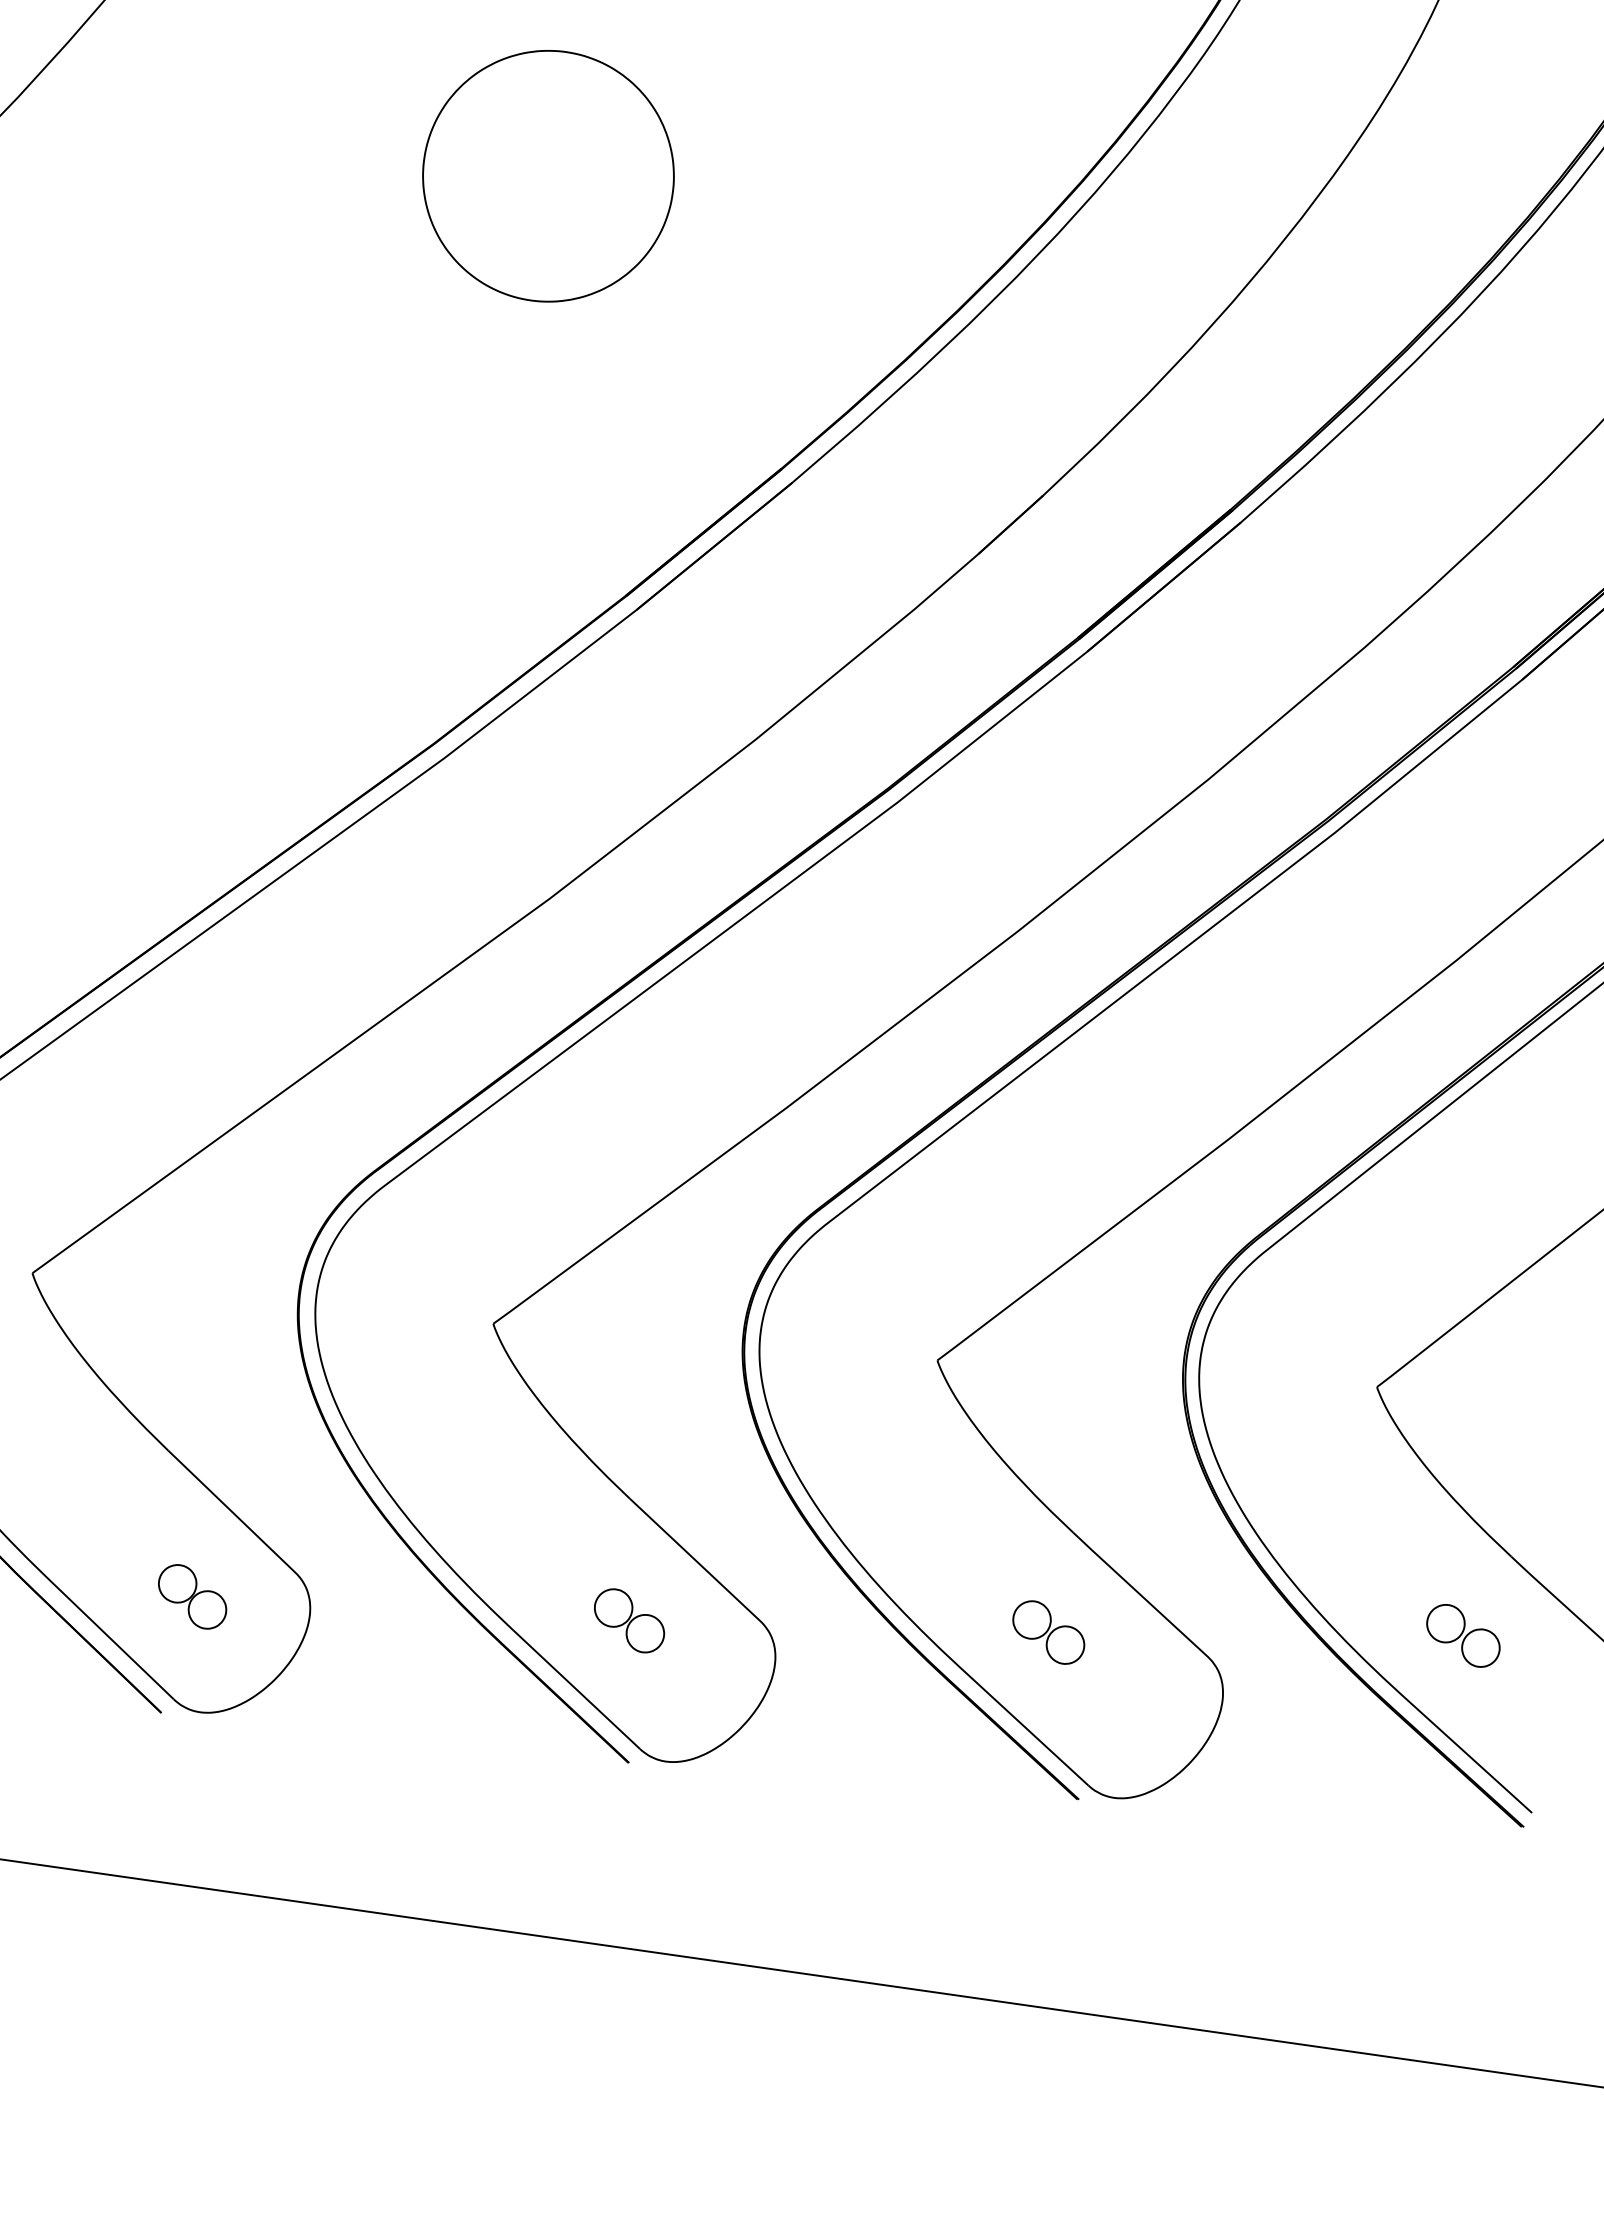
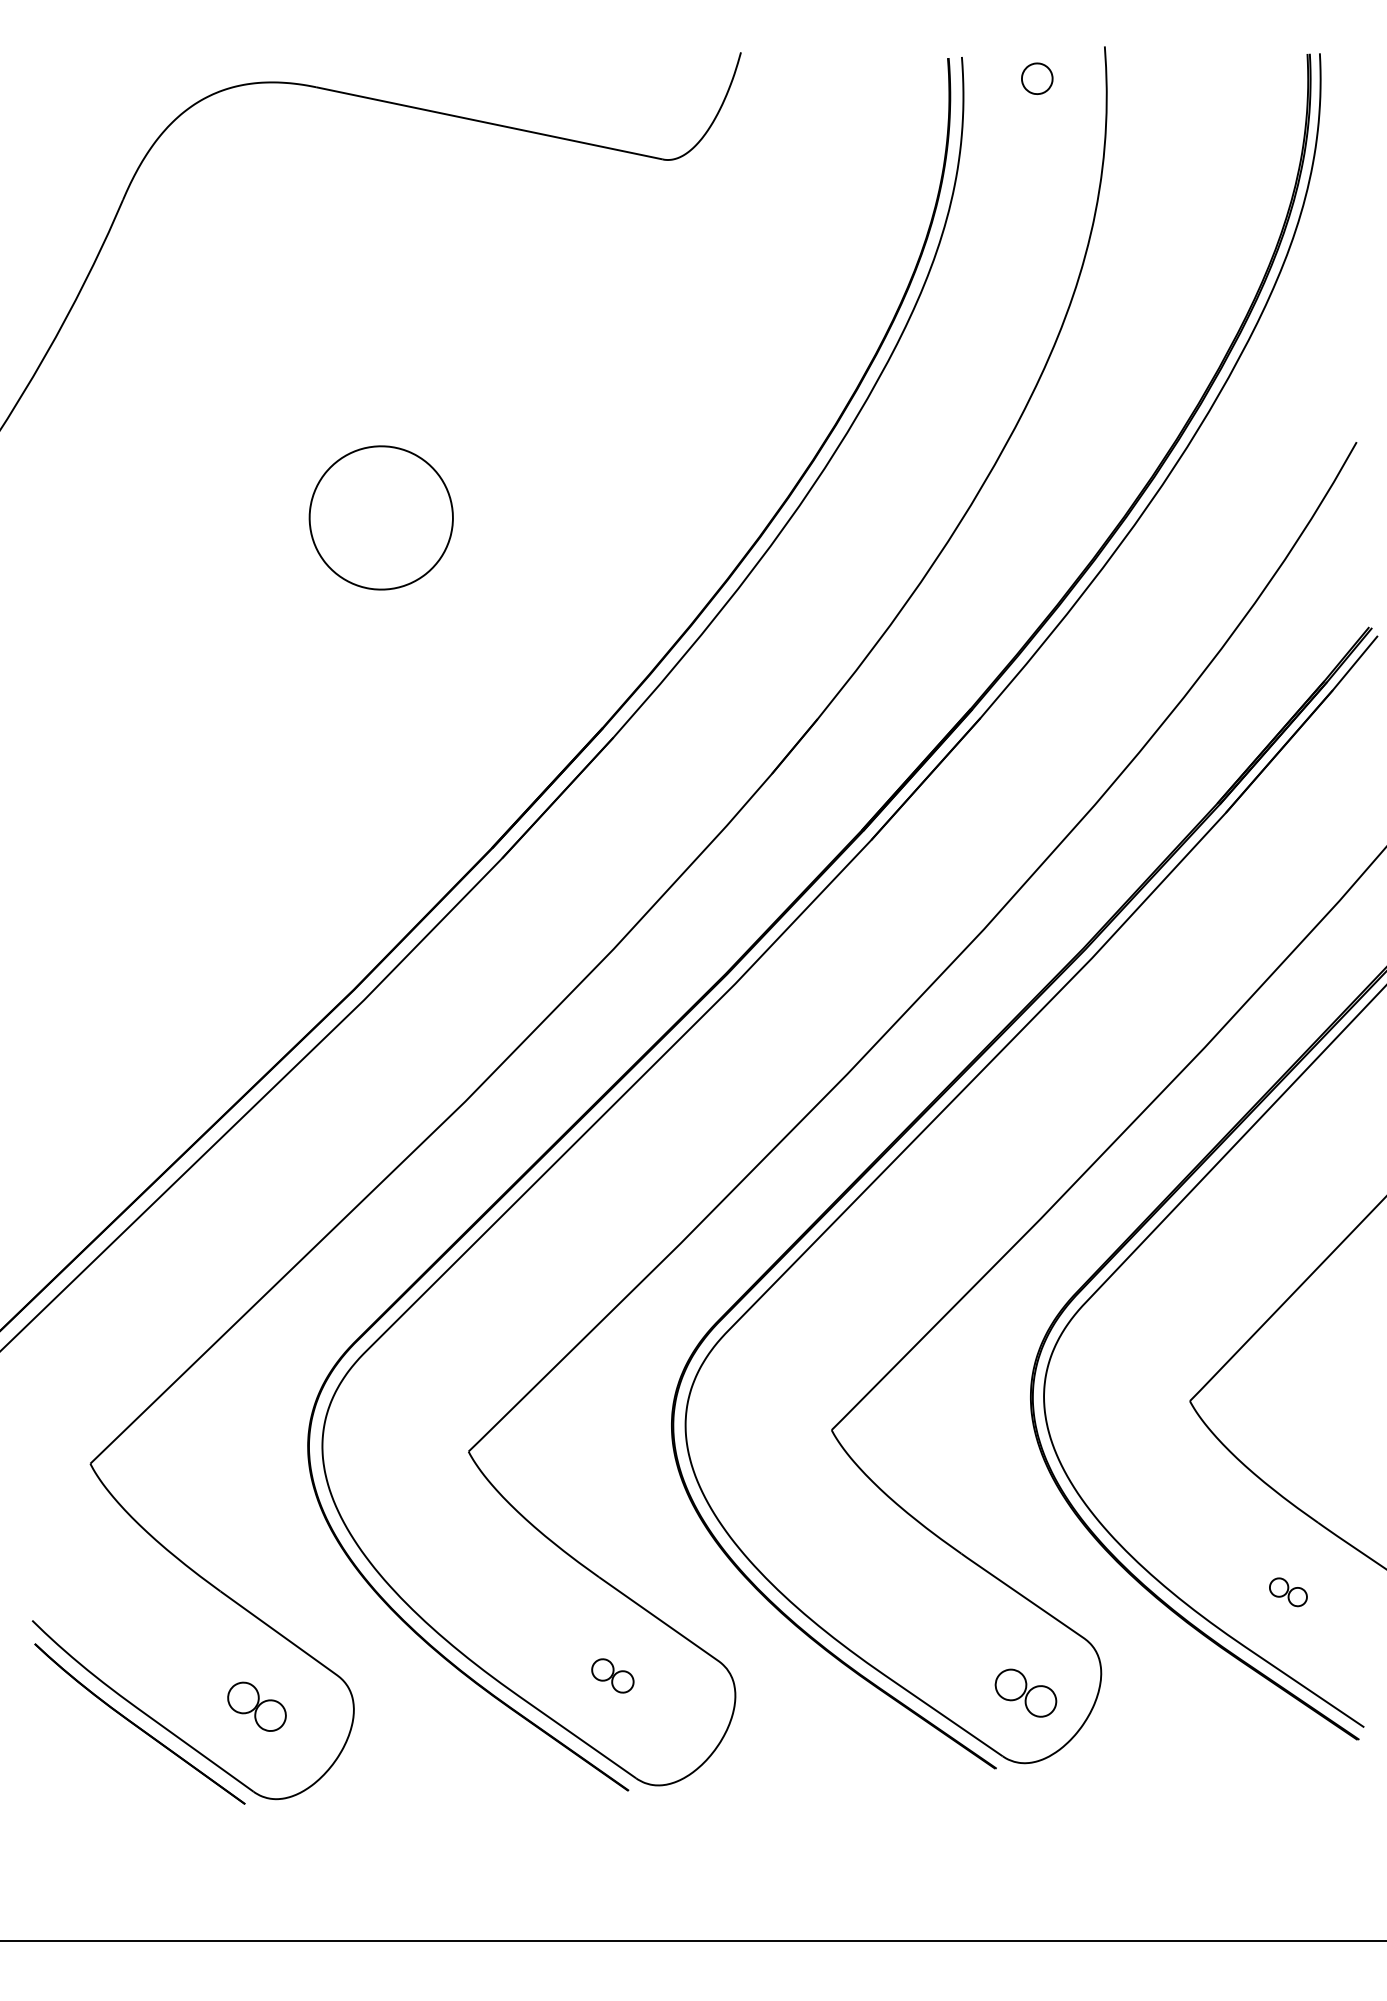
part: (548, 175) -> (381, 517), size x0.7
part: (629, 1620) -> (612, 1675), size x0.7
part: (1048, 1631) -> (1025, 1692), moved
part: (1463, 1636) -> (1288, 1592), size x0.6

